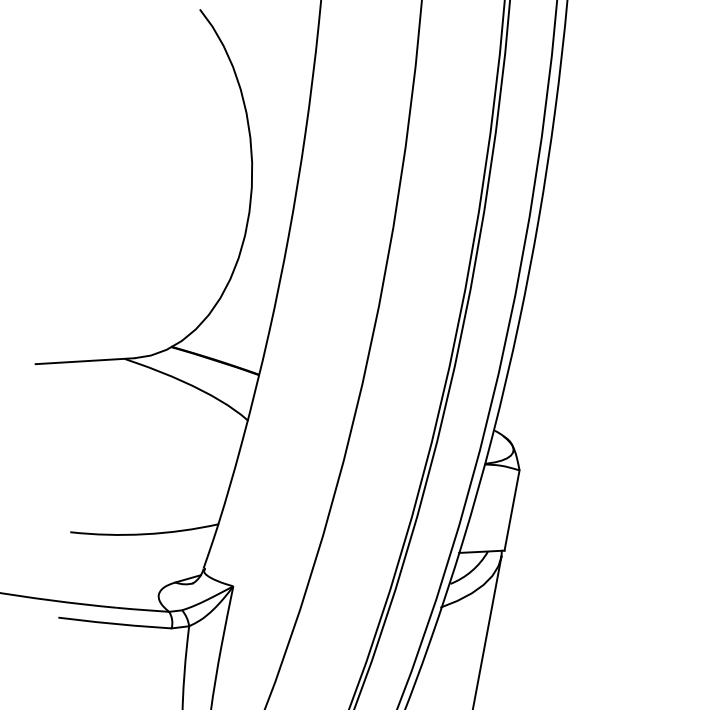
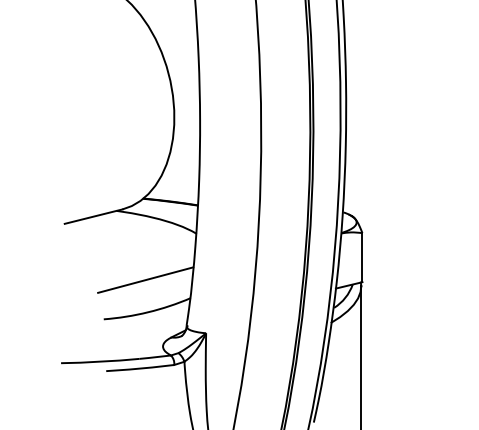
line: (150, 479) -> (145, 279), added

